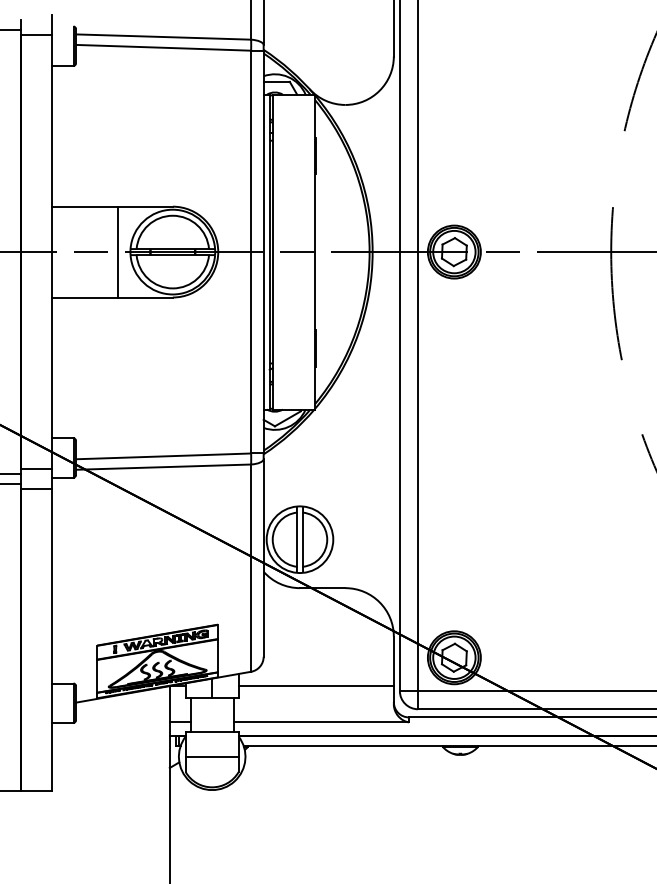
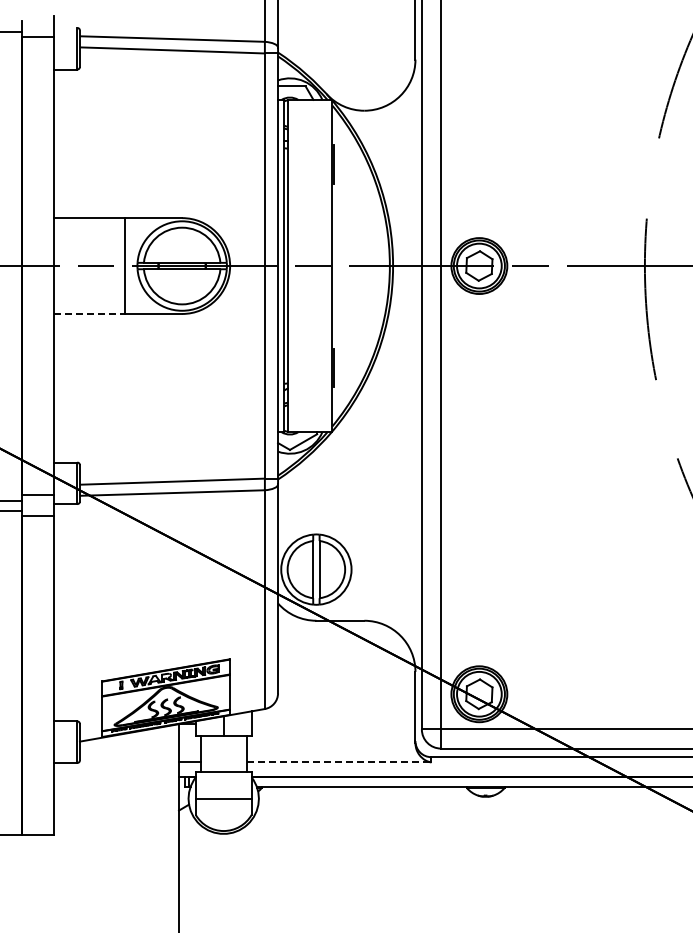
line: (85, 297) -> (90, 313), solid -> dashed
line: (316, 686) -> (333, 724), removed
line: (321, 722) -> (339, 762), solid -> dashed

